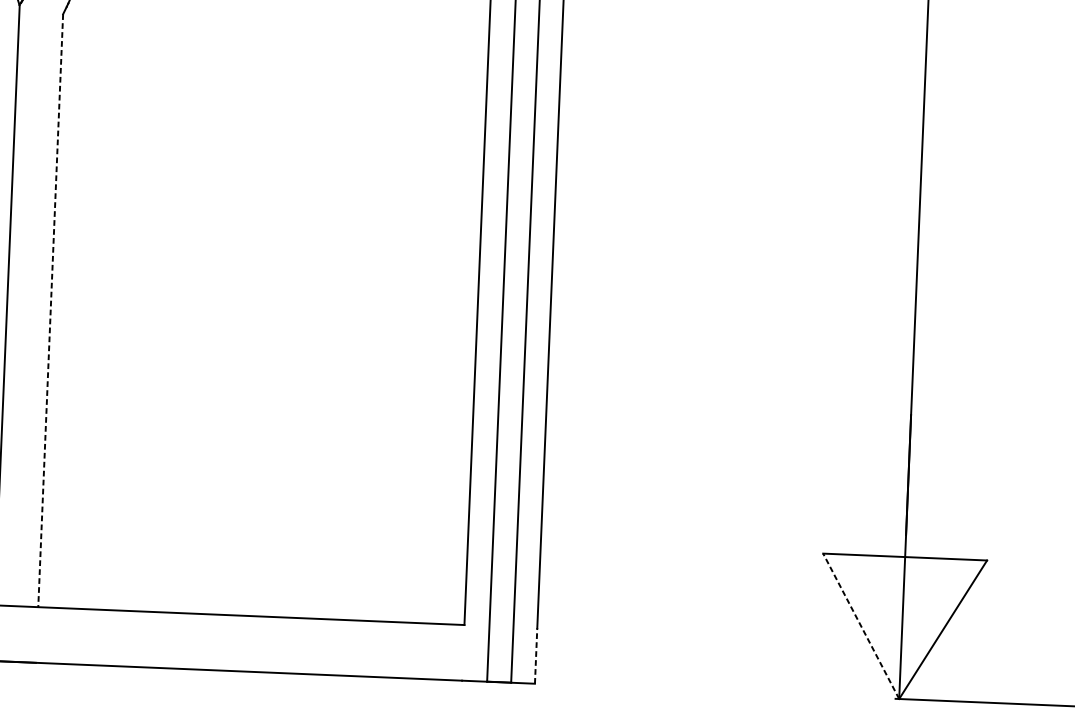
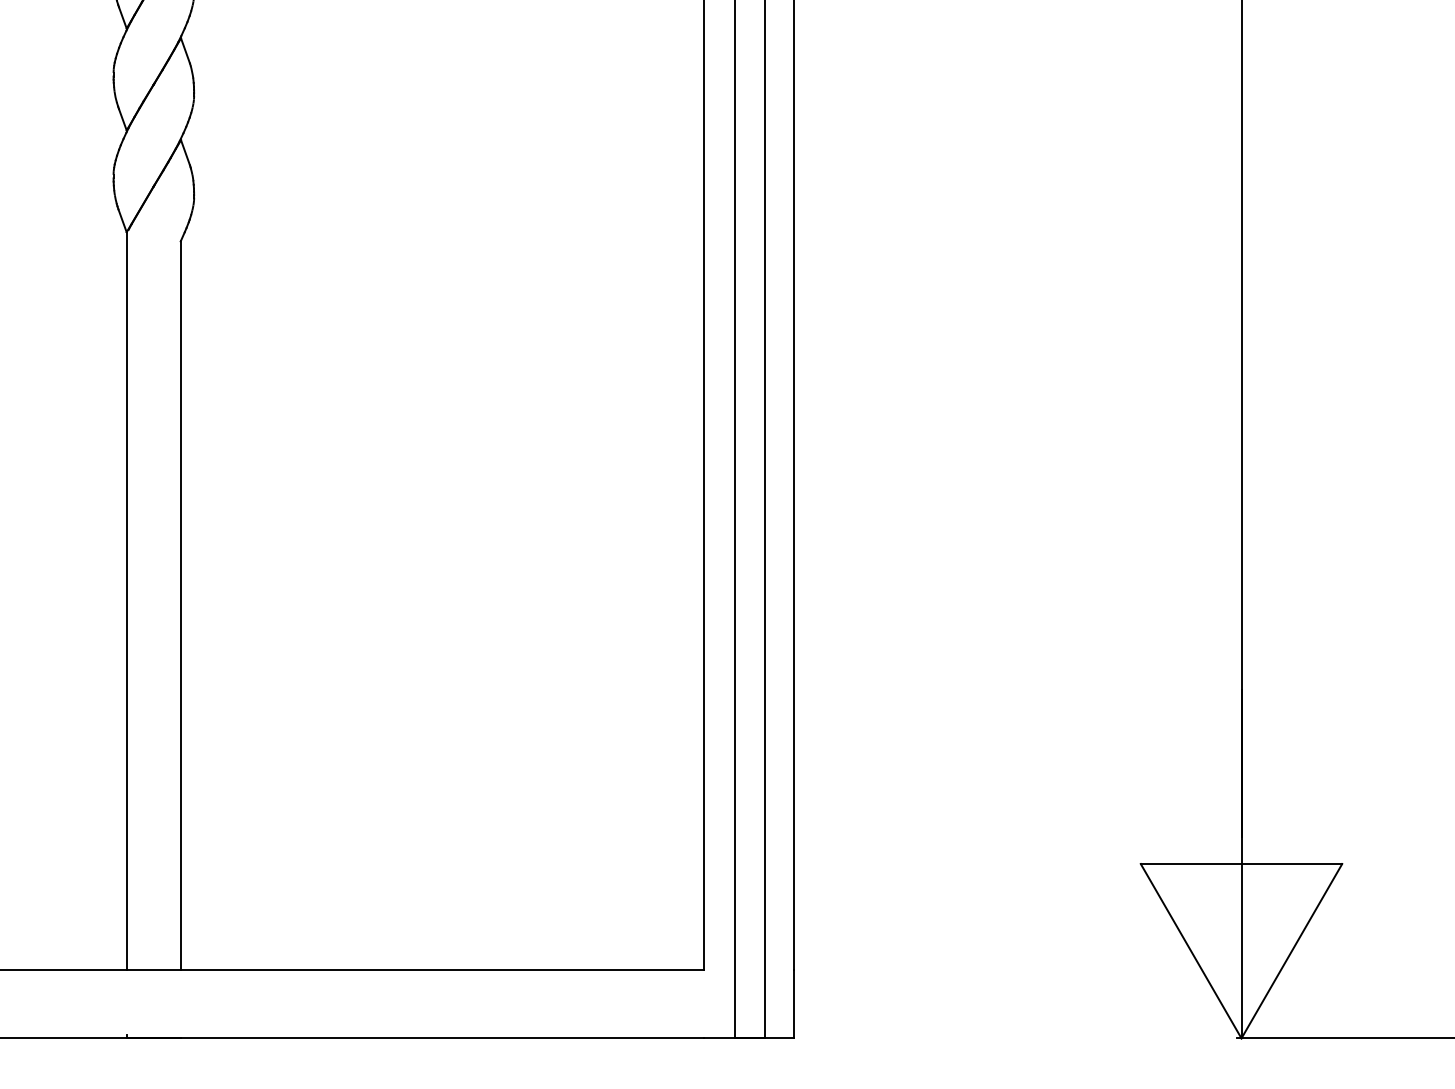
line: (50, 311) -> (180, 606), dashed -> solid
line: (861, 626) -> (1191, 951), dashed -> solid
line: (535, 655) -> (793, 1003), dashed -> solid

